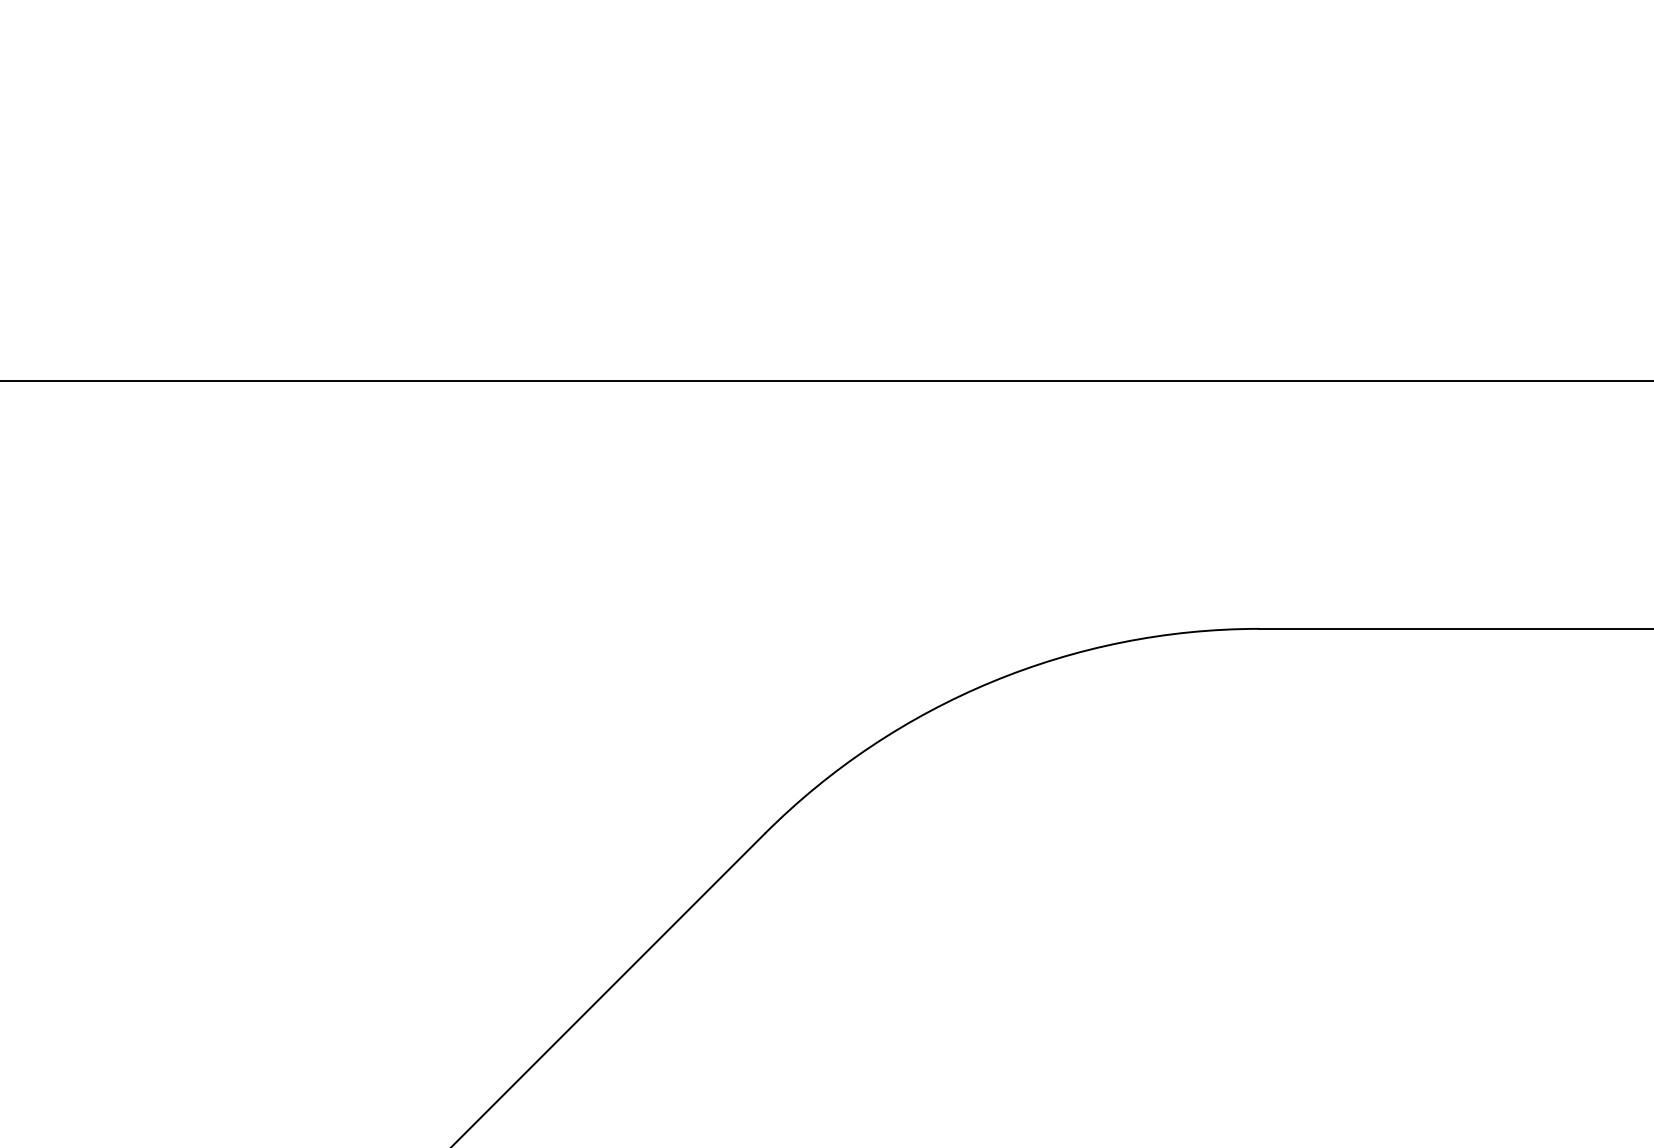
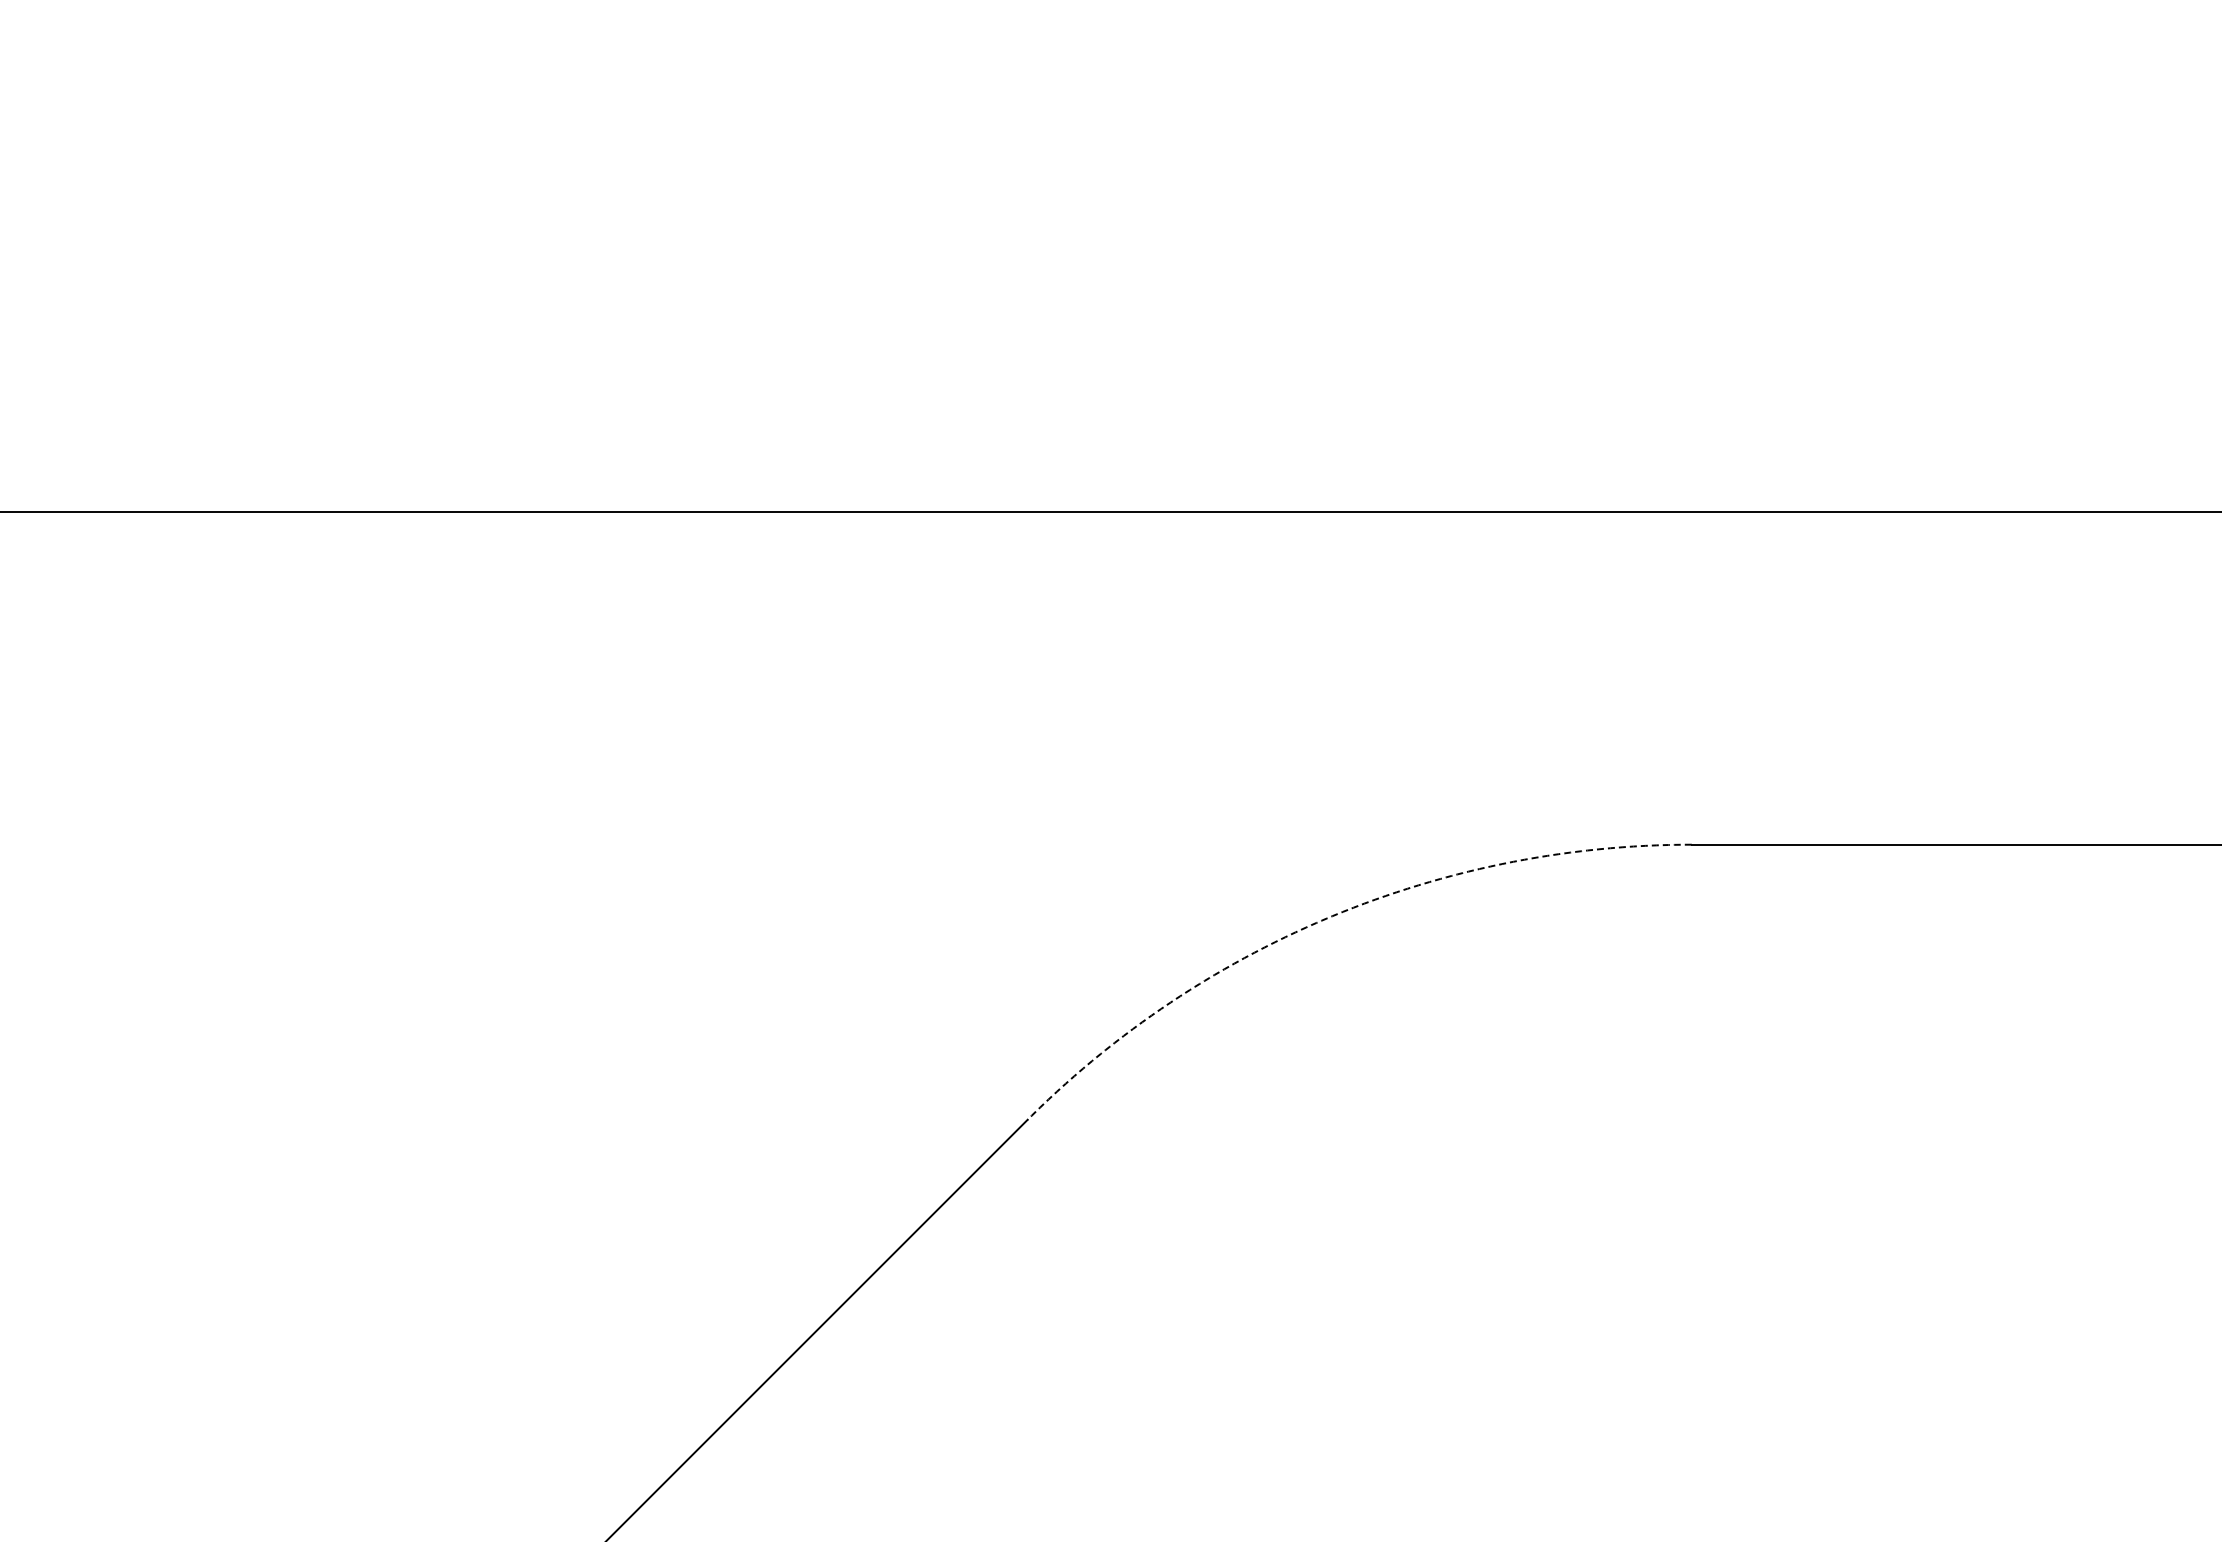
arc: (991, 682) -> (1332, 916), solid -> dashed

